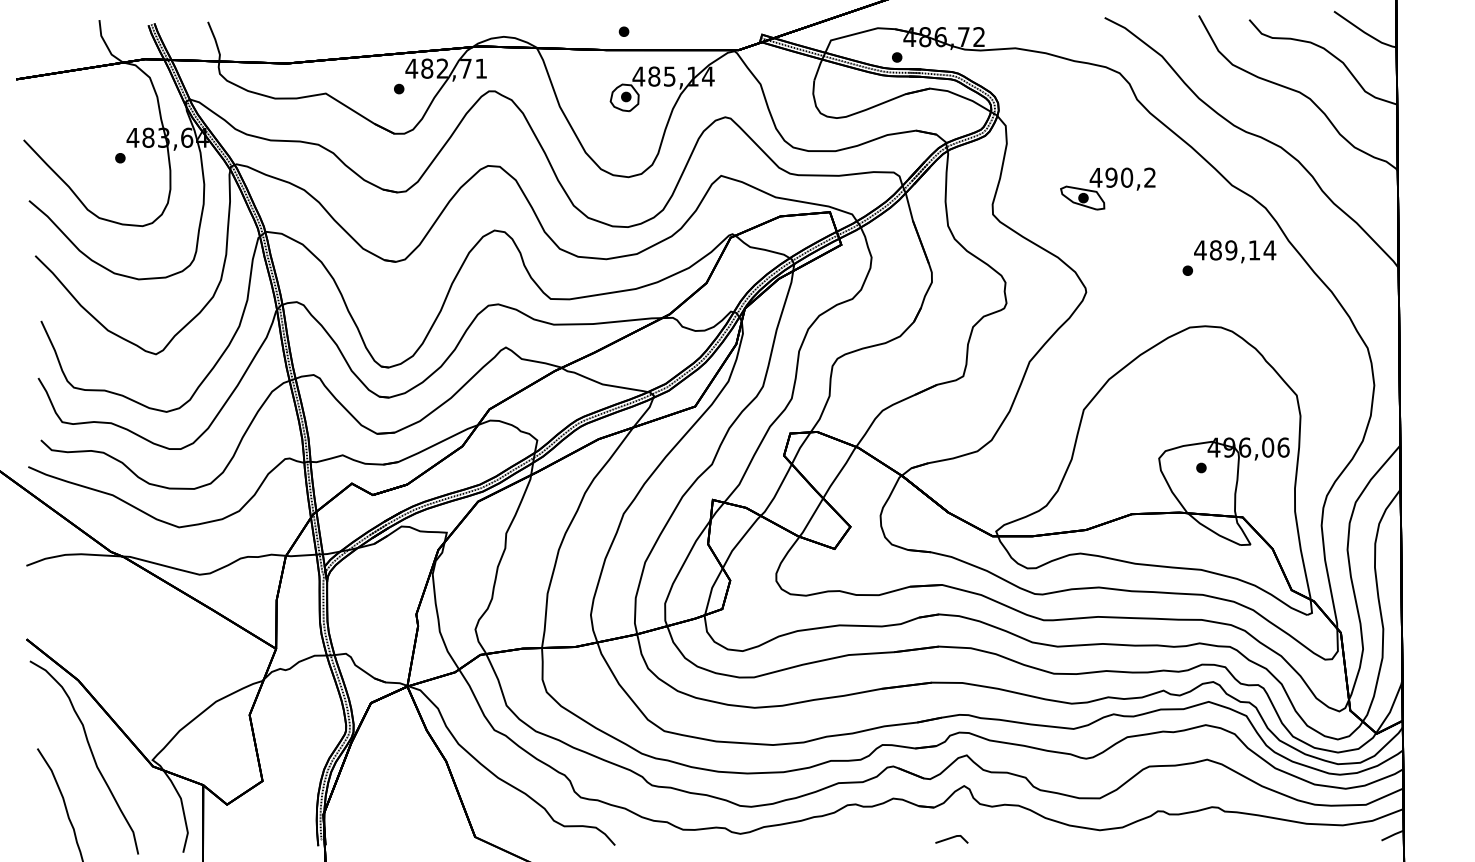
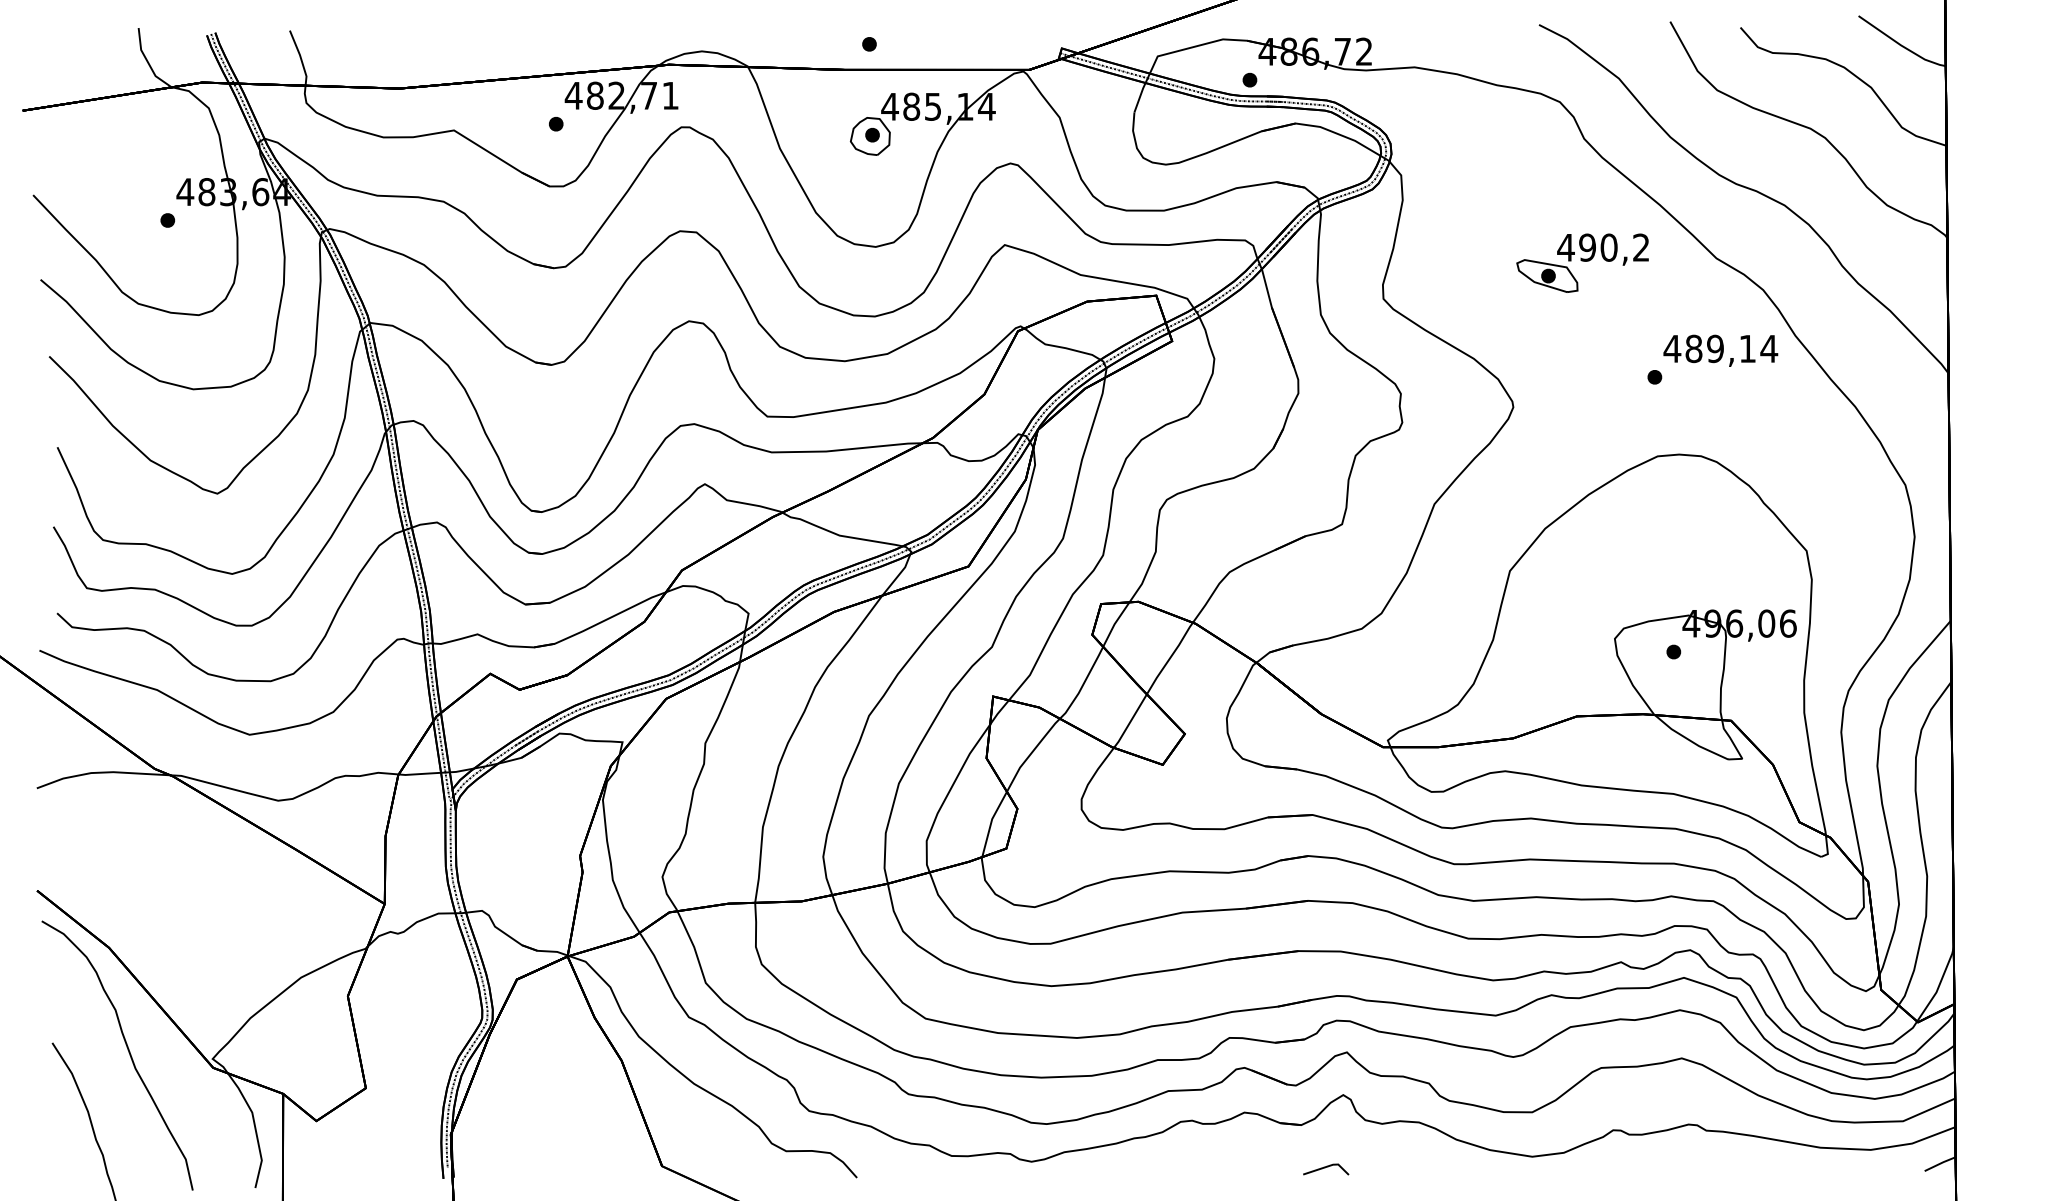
part: (1107, 188) -> (1581, 262), moved

